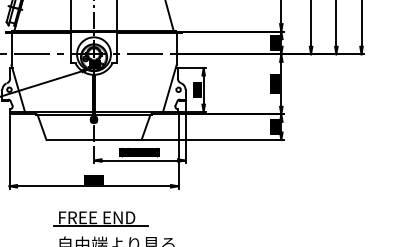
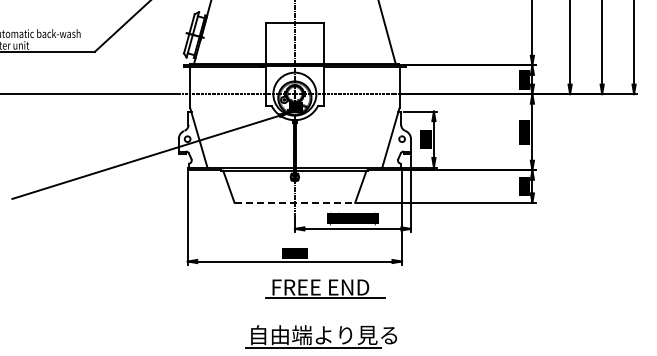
line: (94, 139) -> (295, 202), solid -> dashed
part: (100, 218) -> (325, 288), moved

